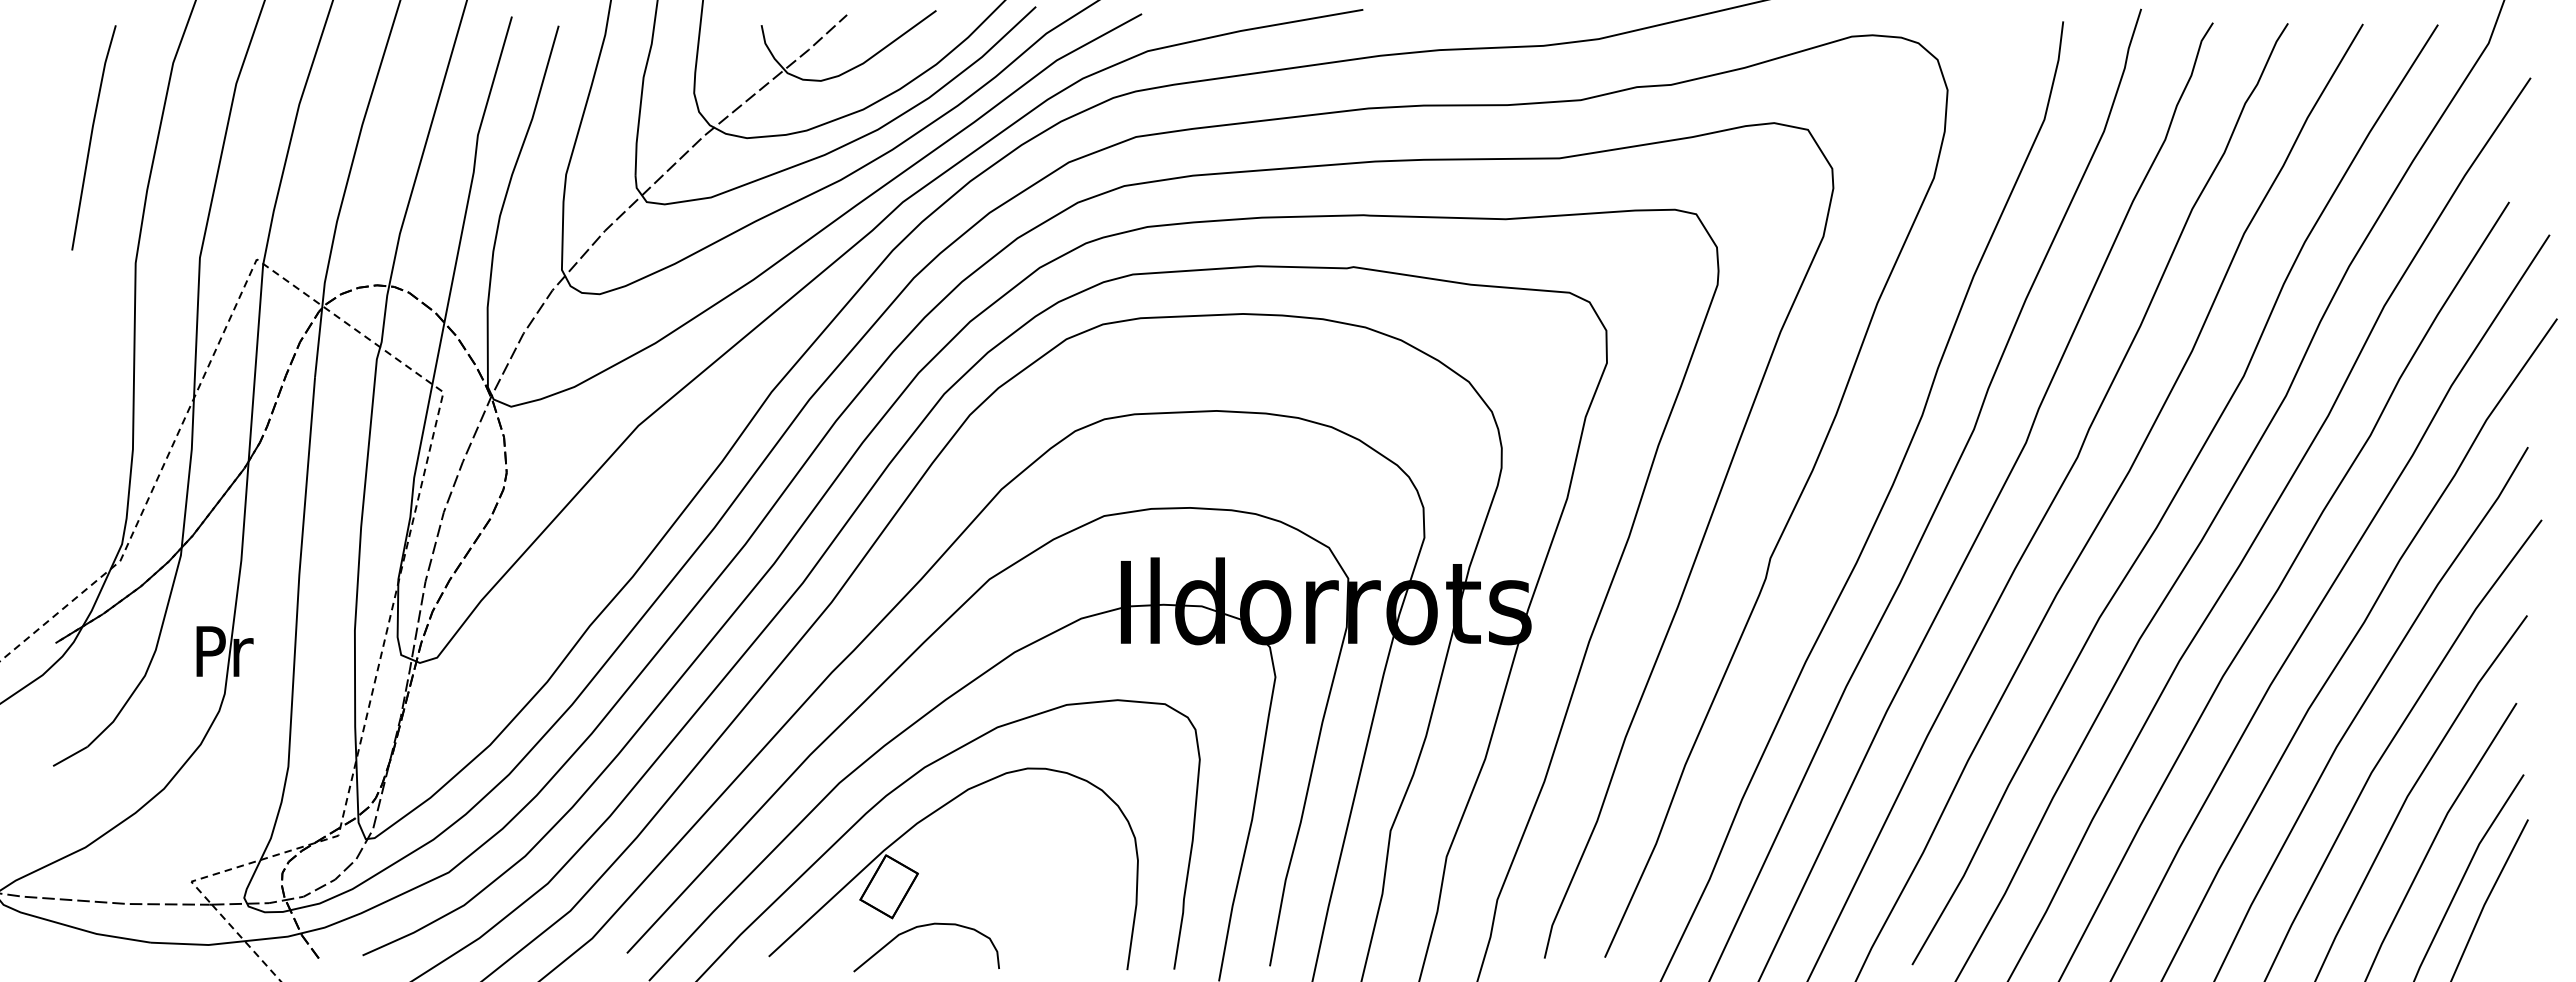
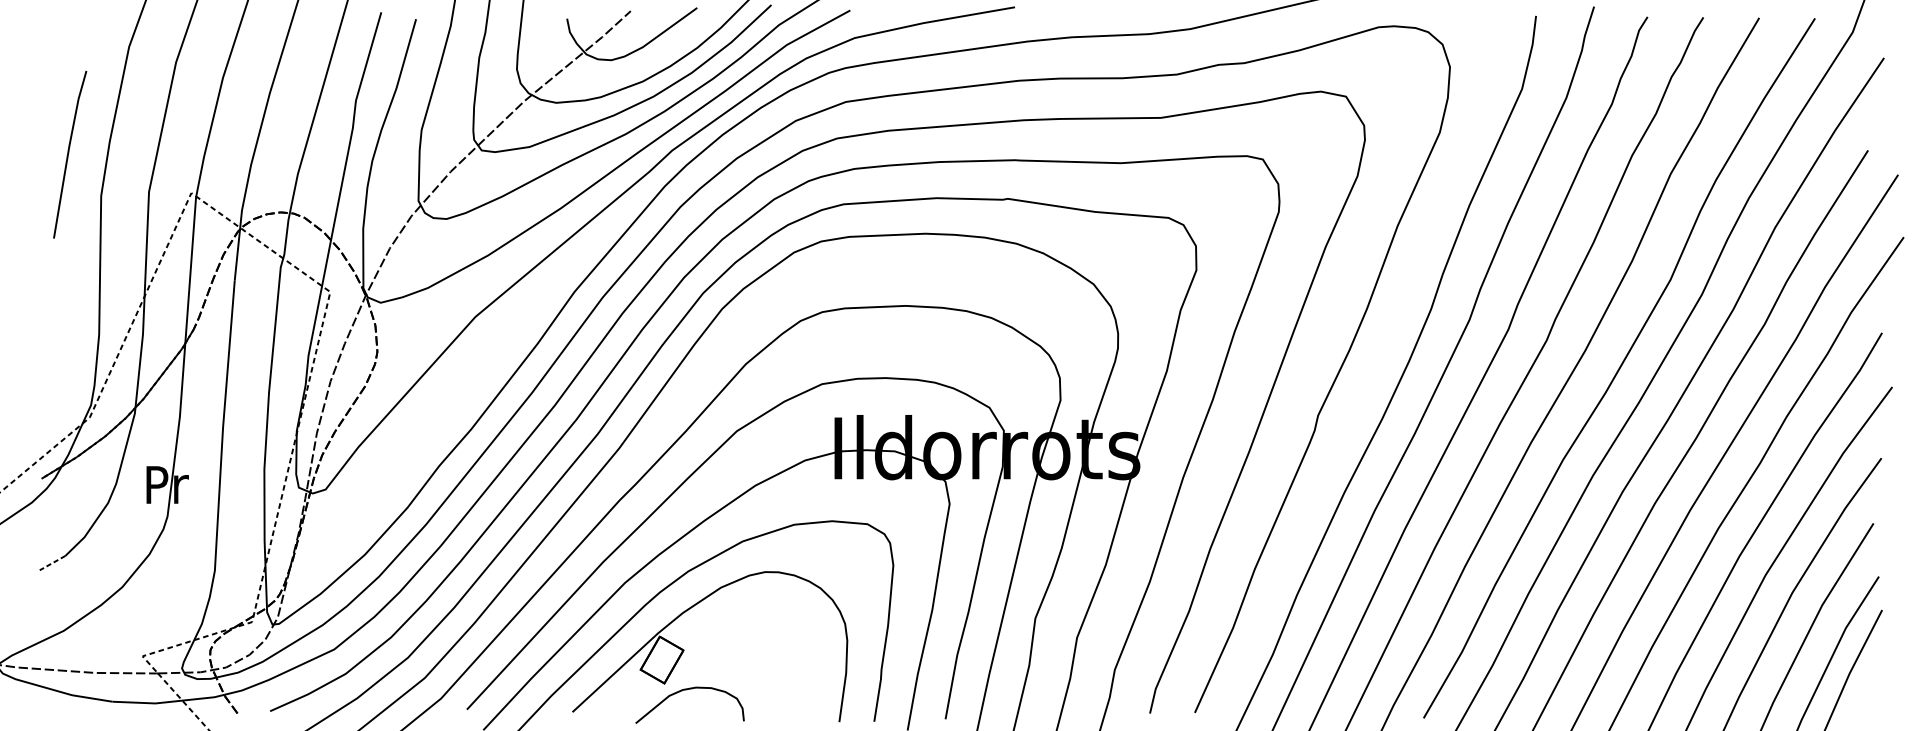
line: (92, 136) -> (69, 153), moved
line: (70, 756) -> (52, 563), solid -> dashed

